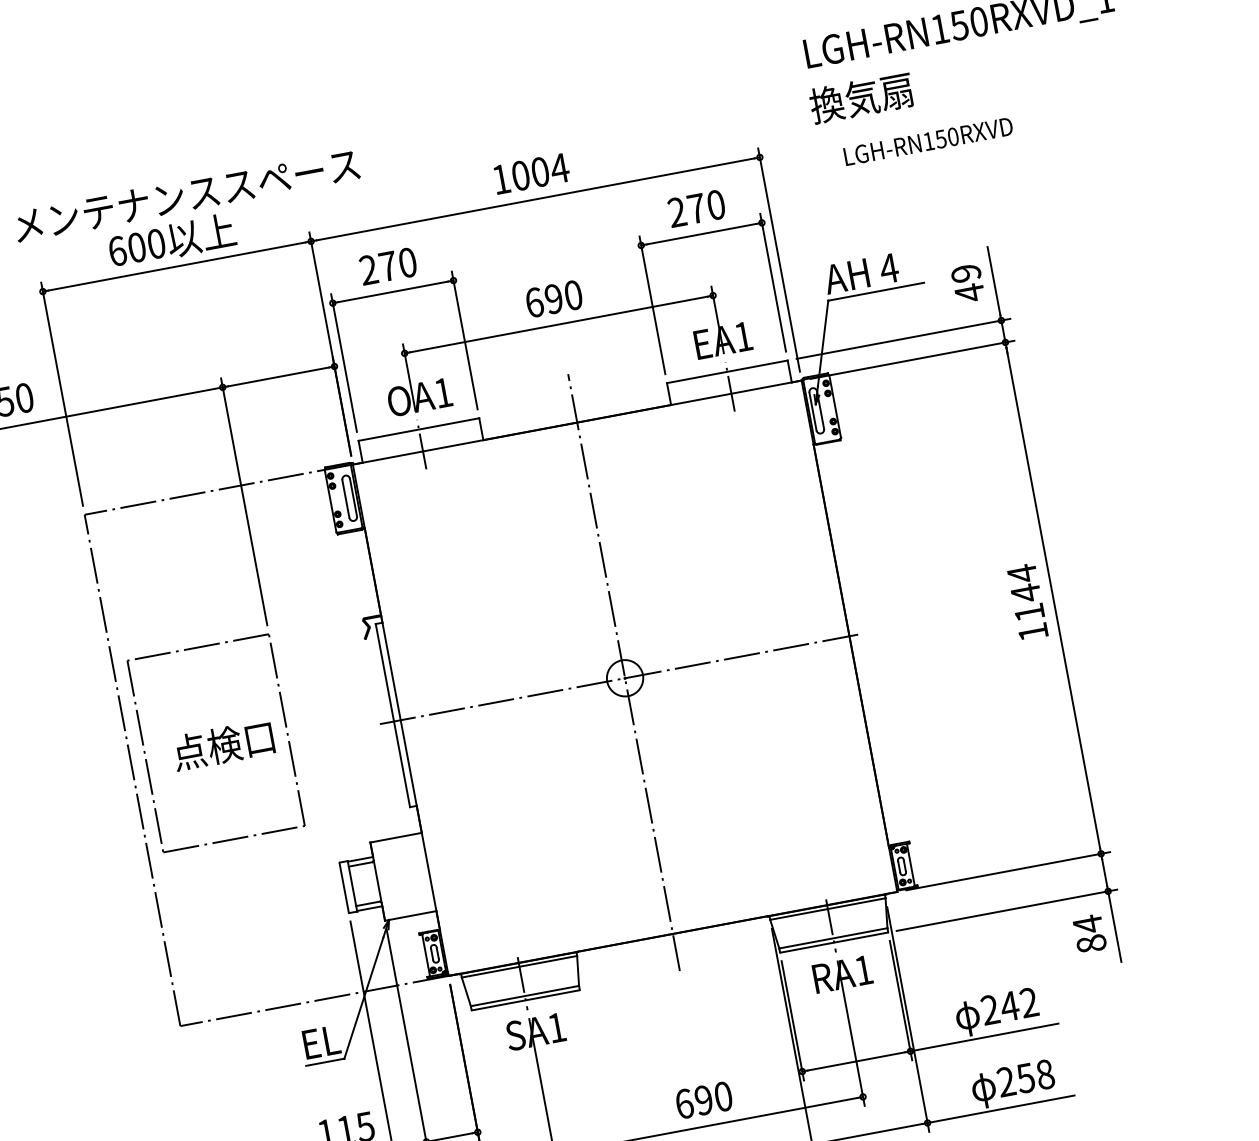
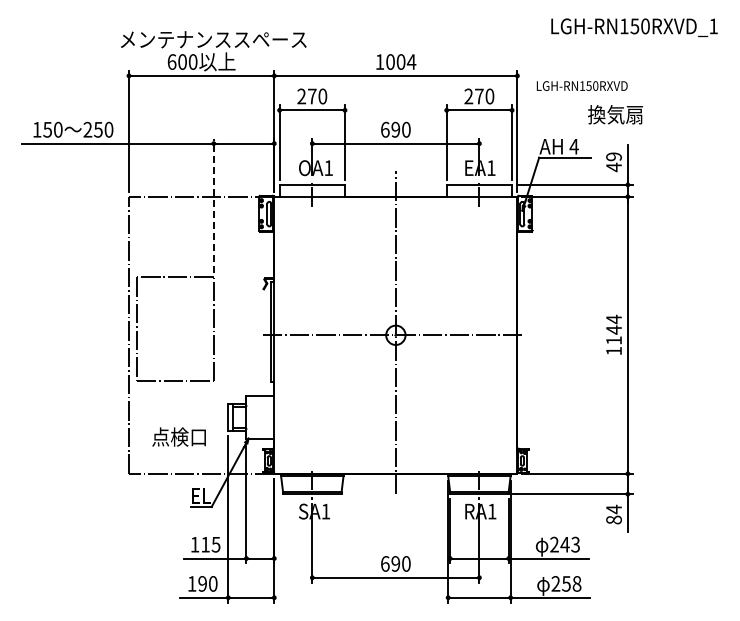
text: (861, 97) -> (615, 114), moved
text: (926, 140) -> (581, 85), moved
line: (243, 501) -> (213, 205), solid -> dashed
text: (222, 744) -> (178, 436), moved
text: (1028, 1002) -> (575, 544), 242 -> 243

